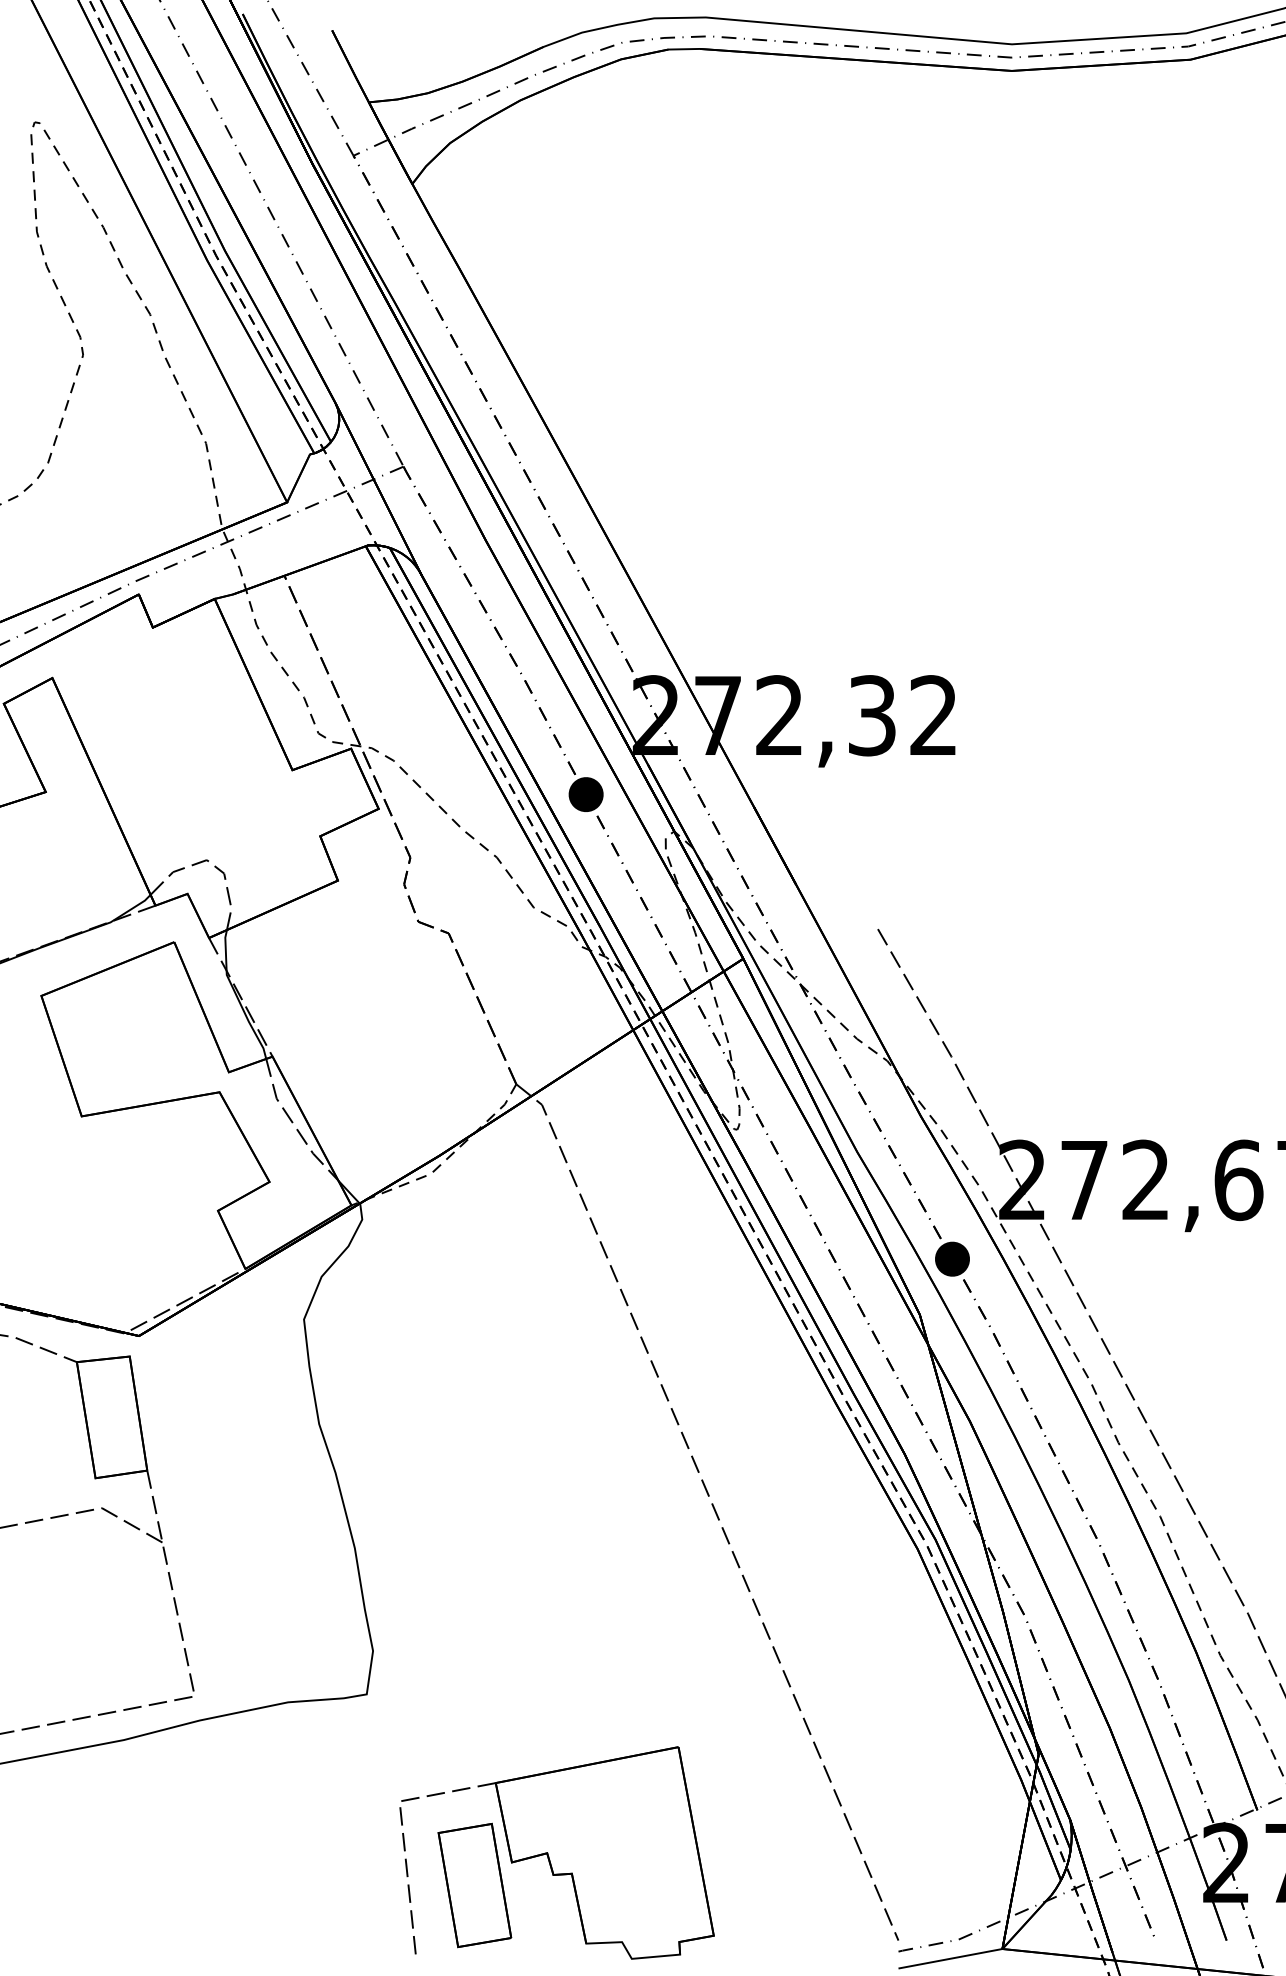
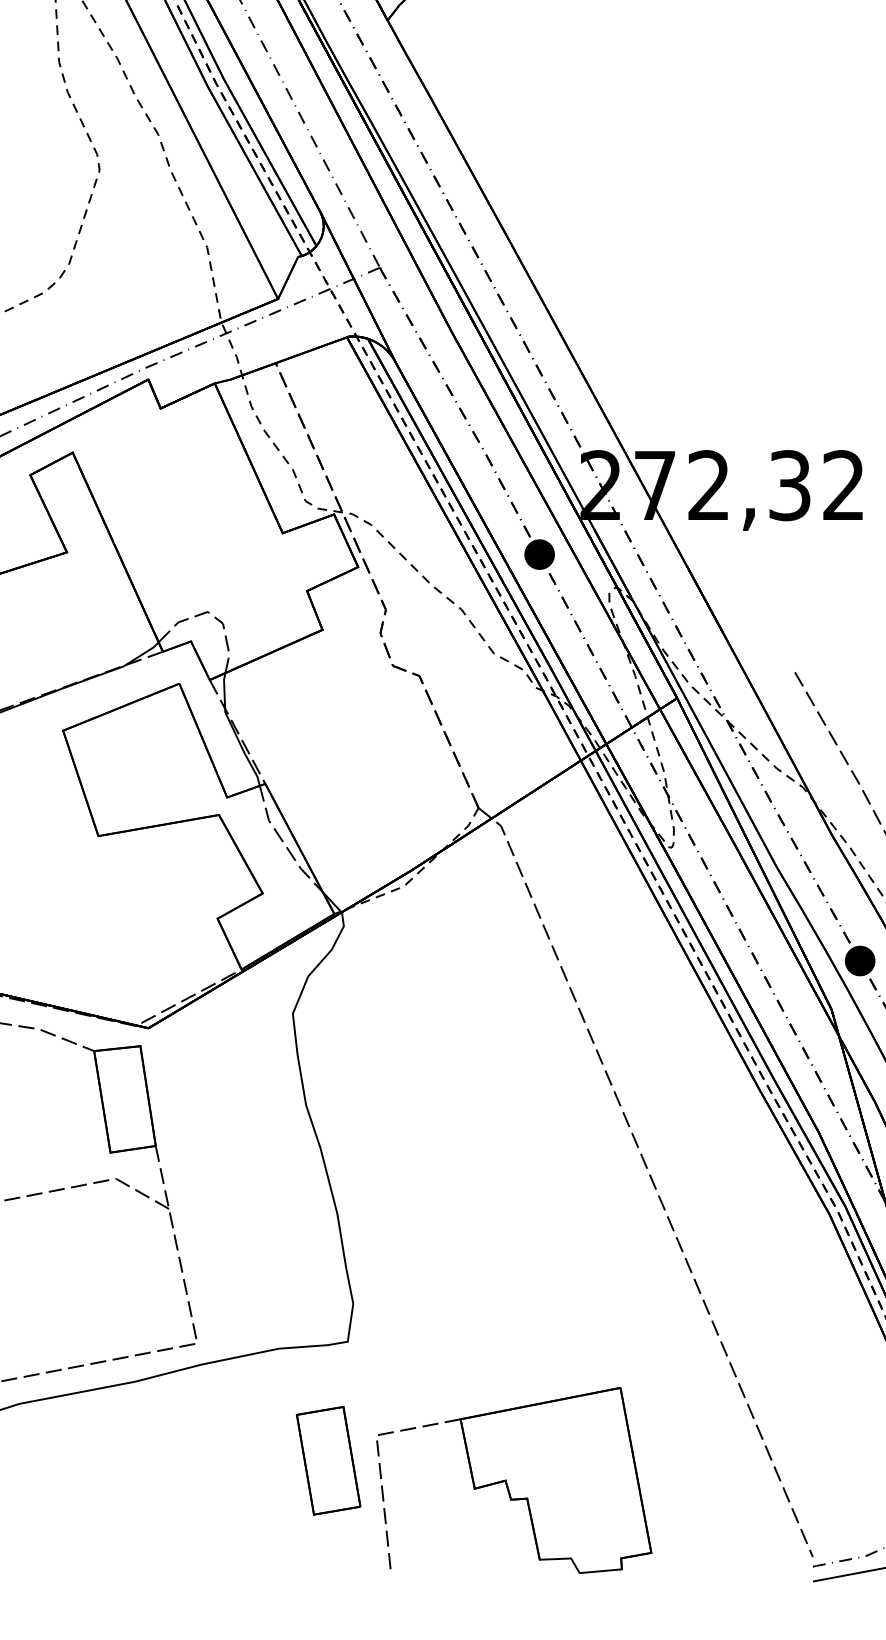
part: (474, 1885) -> (328, 1460), moved

